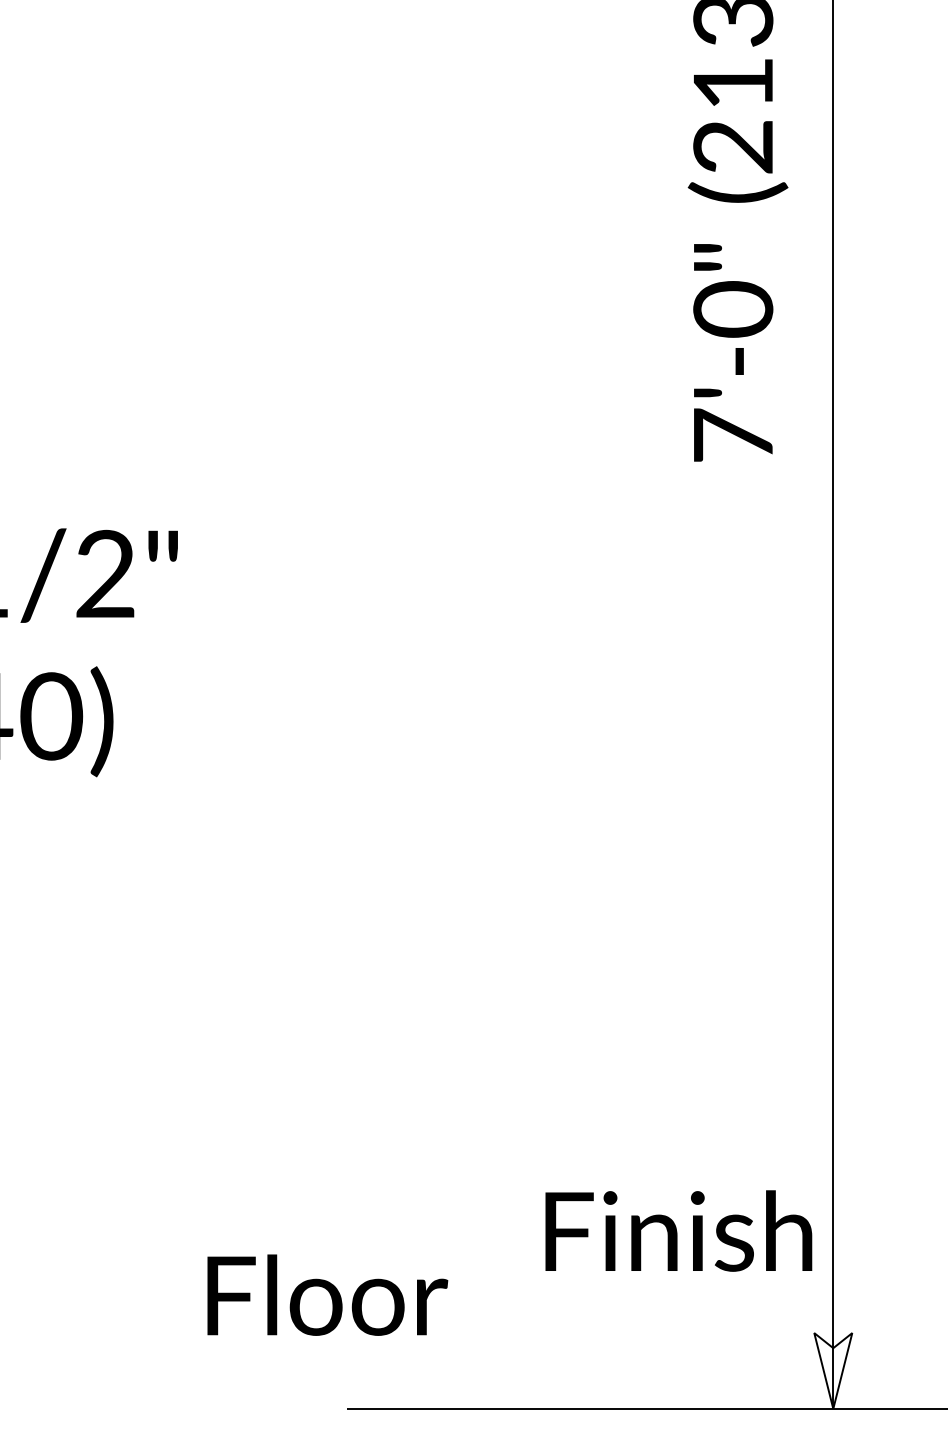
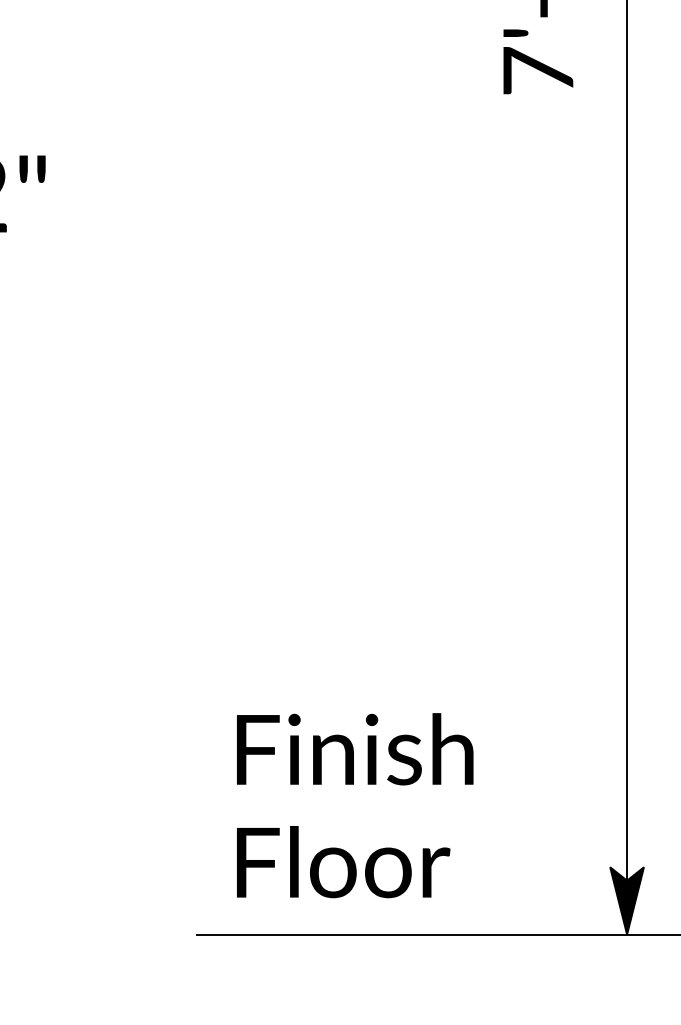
text: (678, 1230) -> (354, 748), moved
text: (327, 1294) -> (343, 861), moved
fill: (833, 1370) -> (627, 900), added

